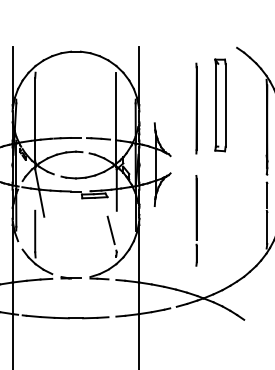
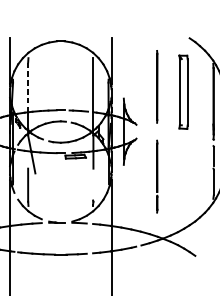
part: (220, 105) -> (183, 92), moved
line: (35, 108) -> (28, 86), solid -> dashed
line: (110, 230) -> (88, 184), removed

